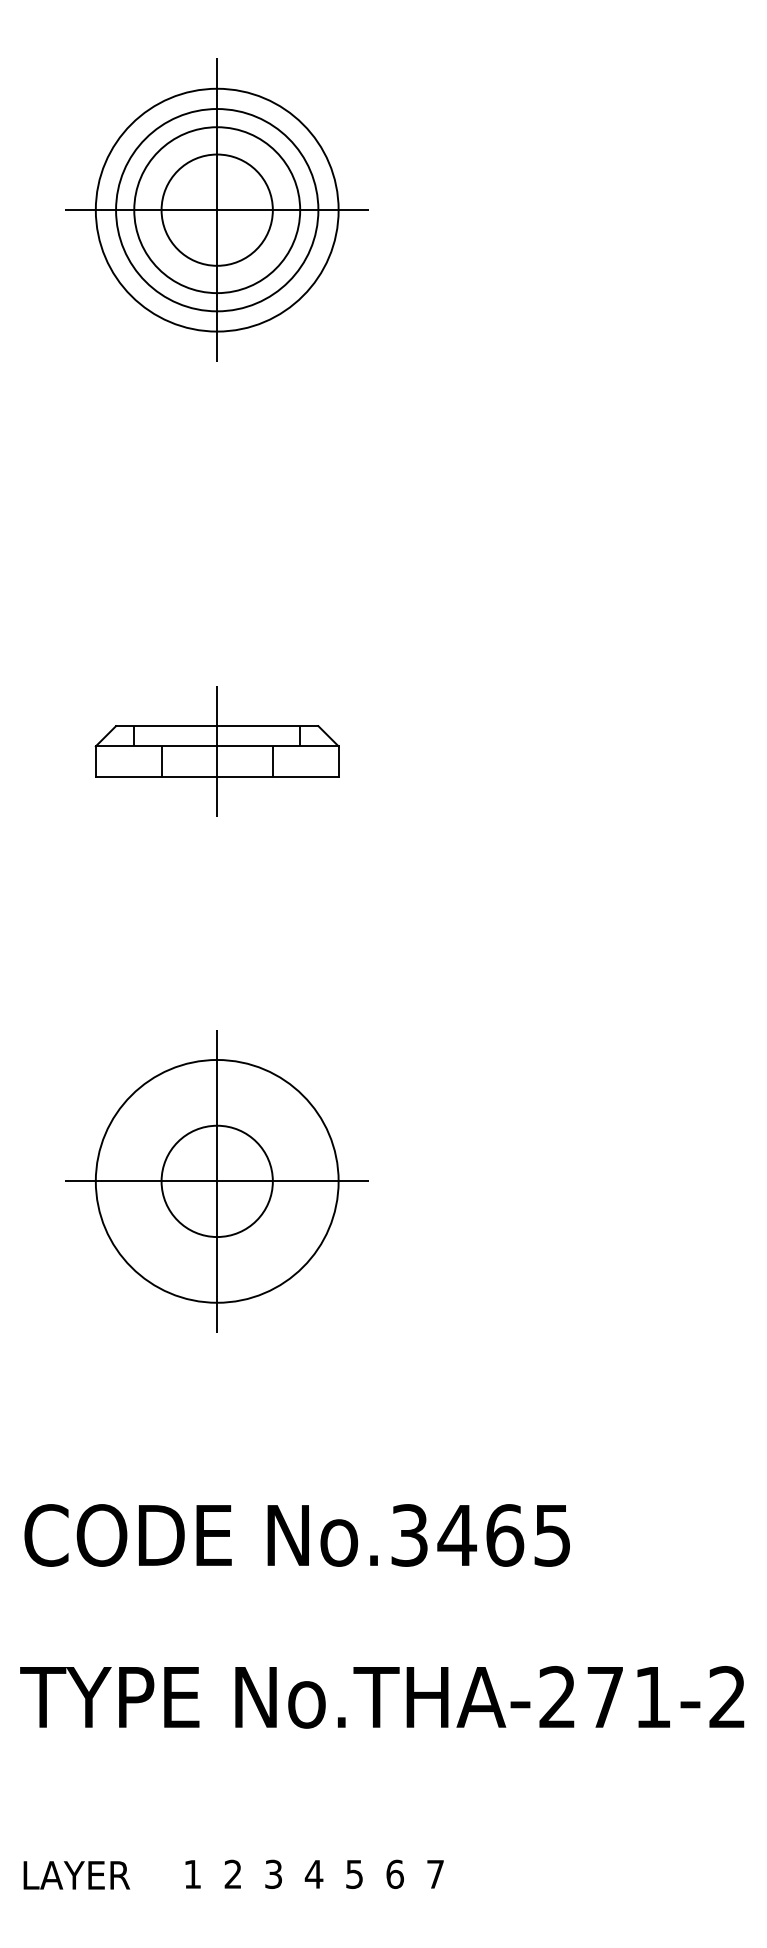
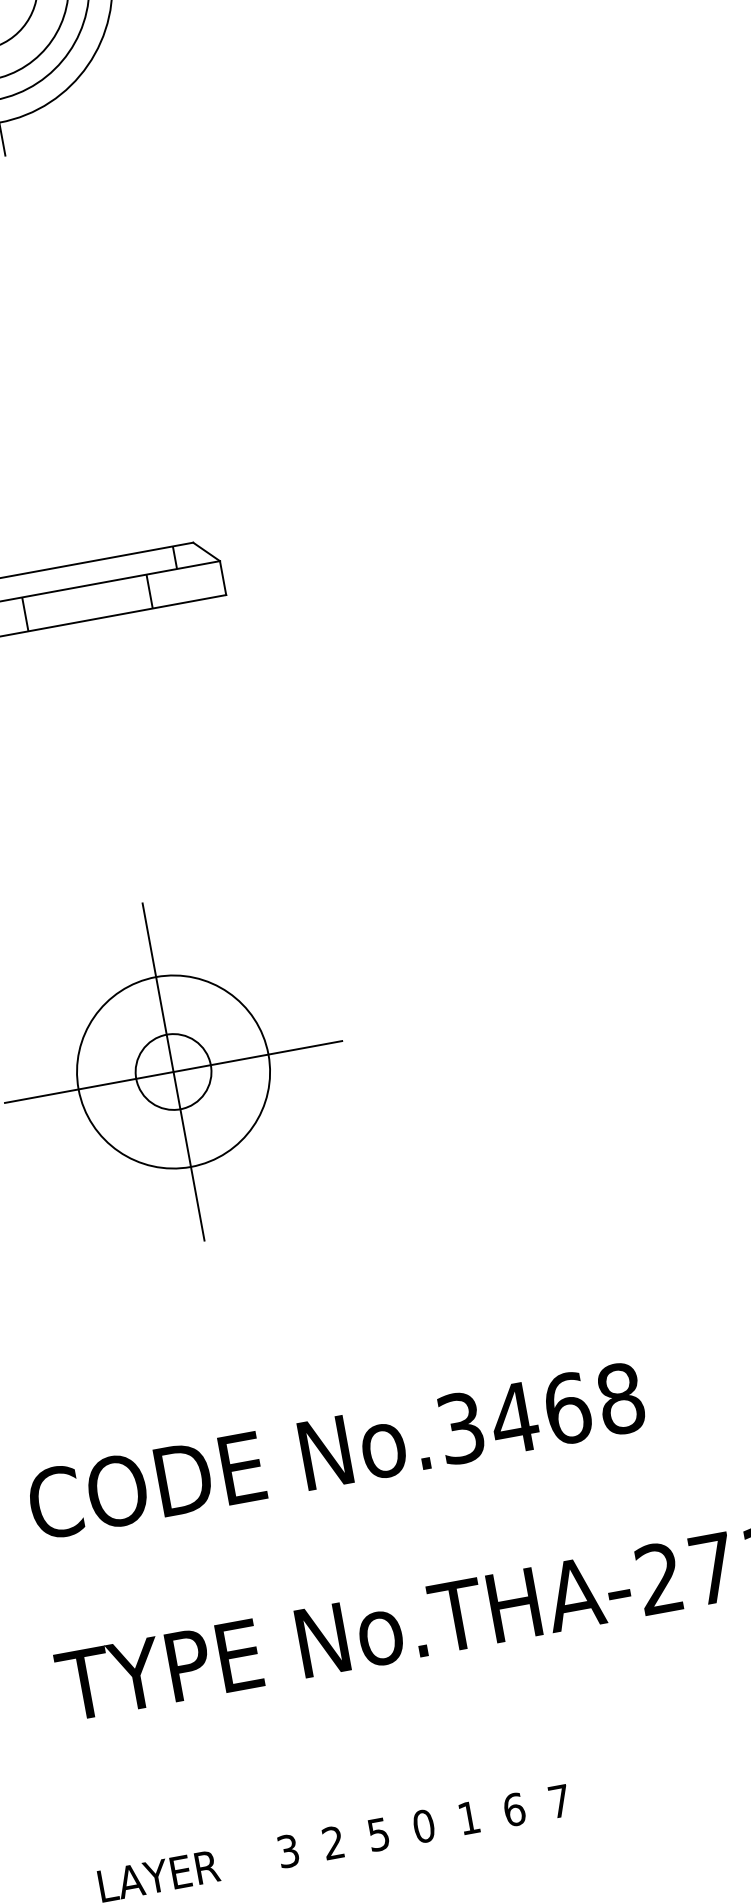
line: (217, 751) -> (85, 591), removed
circle: (216, 1180) -> (172, 1071), size x0.7
circle: (216, 1181) -> (172, 1072), size x0.6
text: (552, 1535) -> (620, 1398), No.3465 -> No.3468
text: (273, 1873) -> (378, 1833), 3 -> 5
text: (192, 1874) -> (288, 1851), 1 -> 3
text: (313, 1874) -> (423, 1826), 4 -> 0
text: (354, 1874) -> (469, 1818), 5 -> 1

